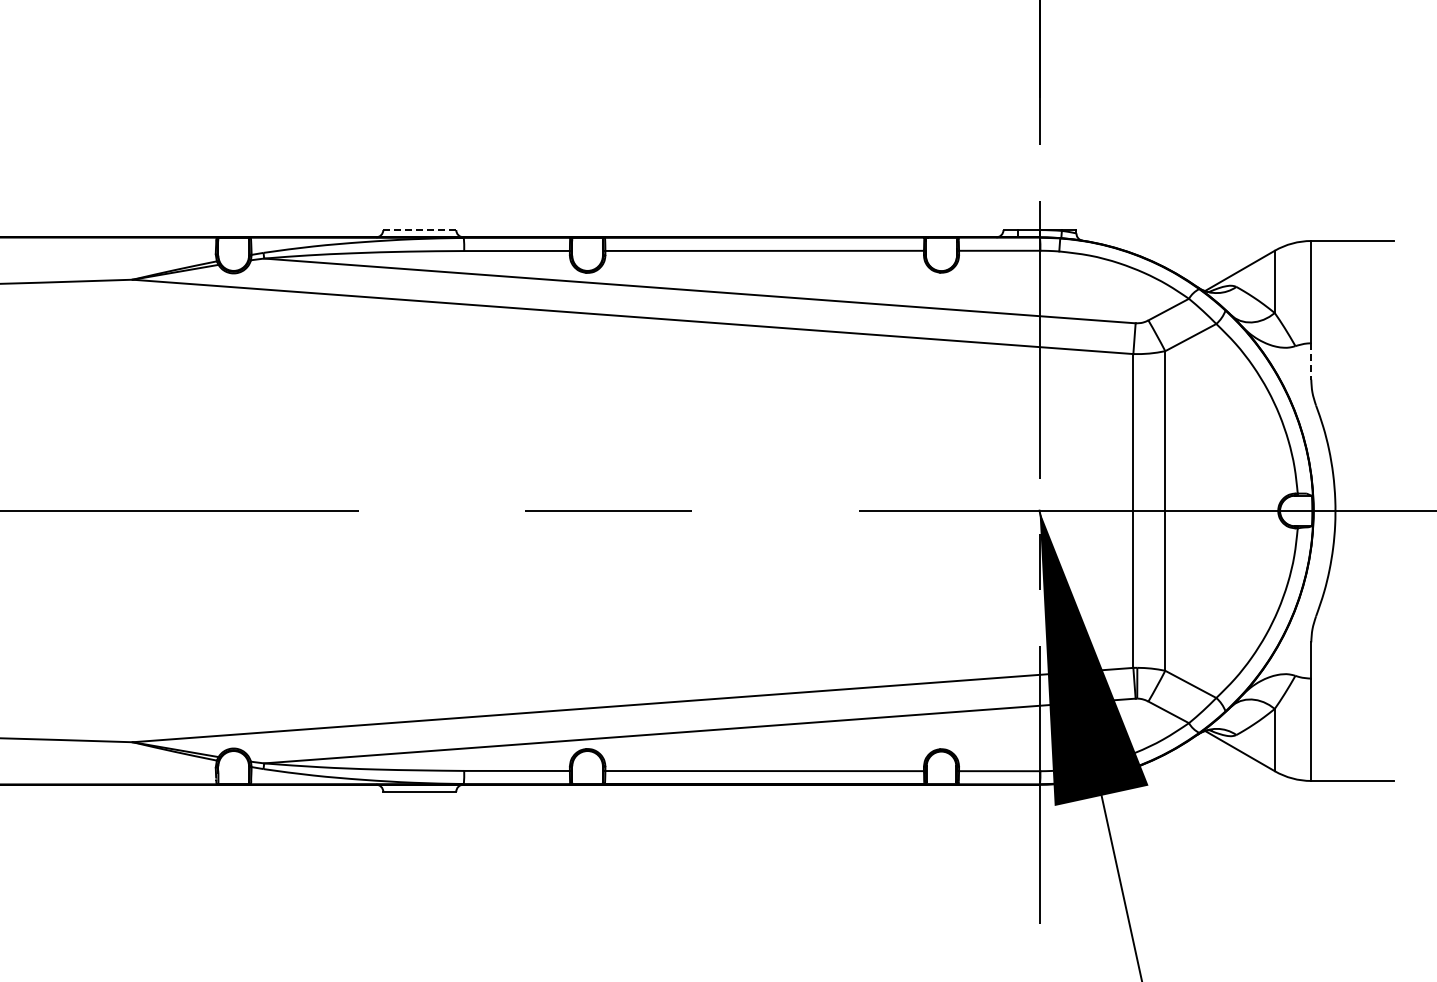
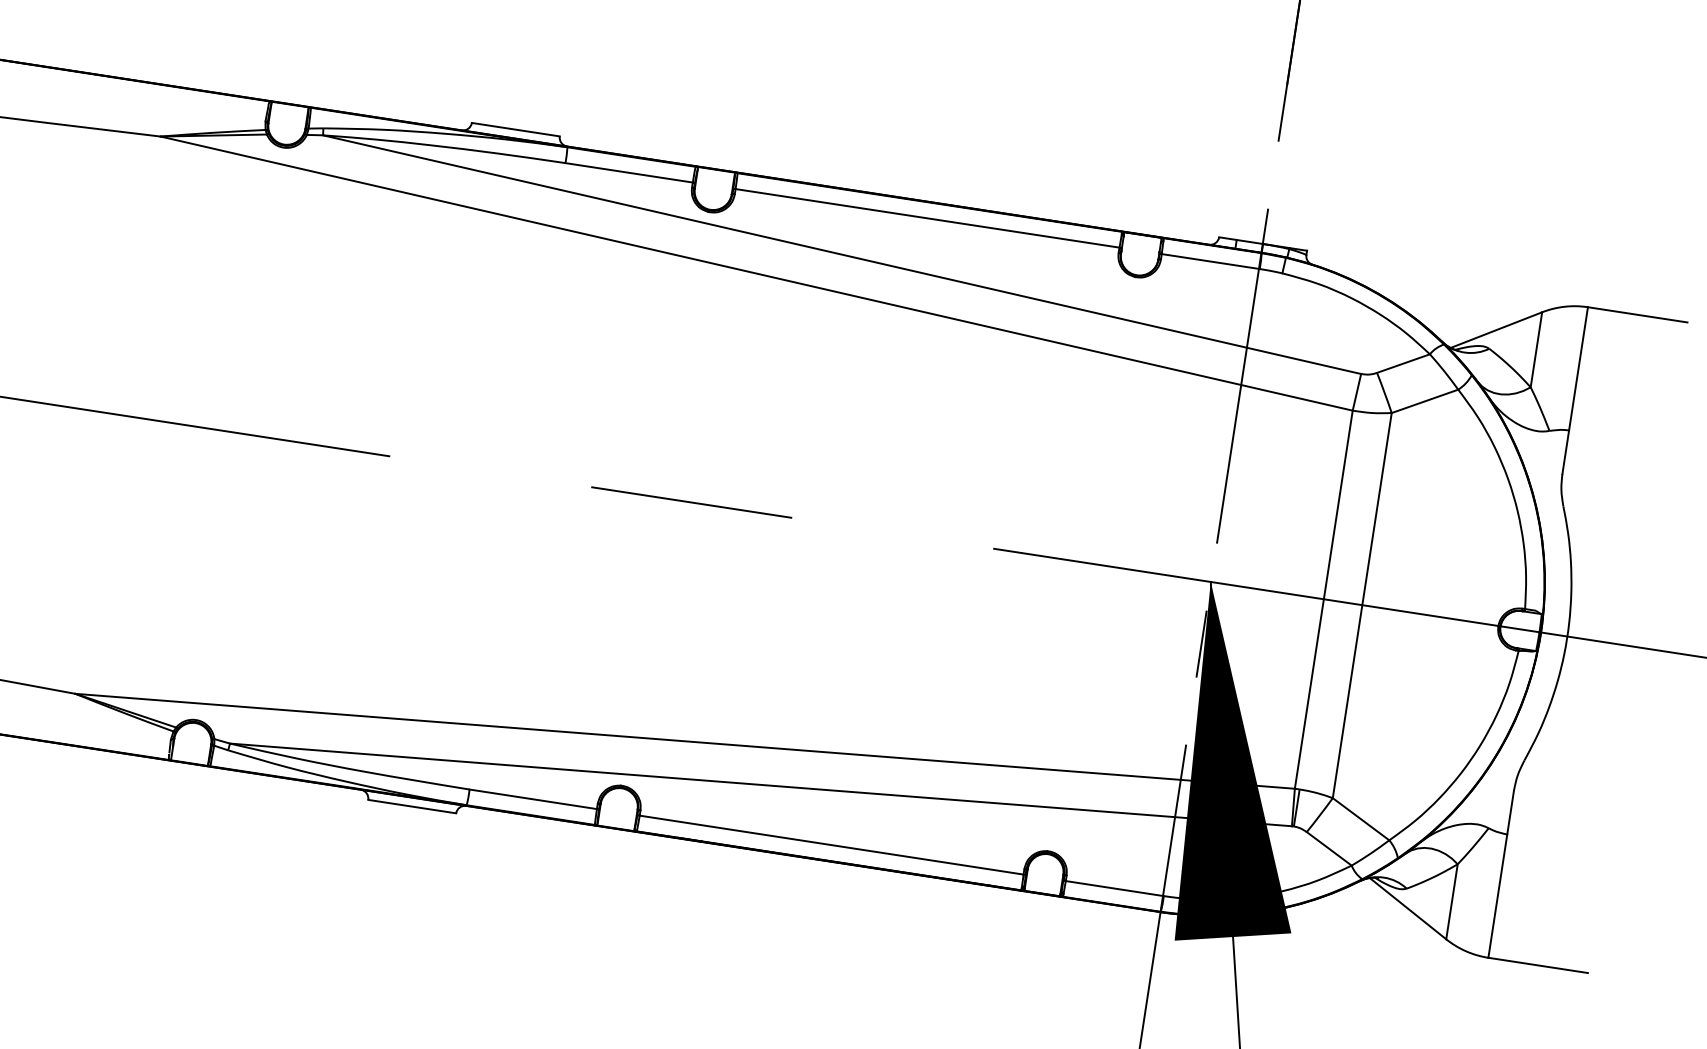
line: (420, 230) -> (516, 130), dashed -> solid
line: (1311, 361) -> (1565, 452), dashed -> solid

